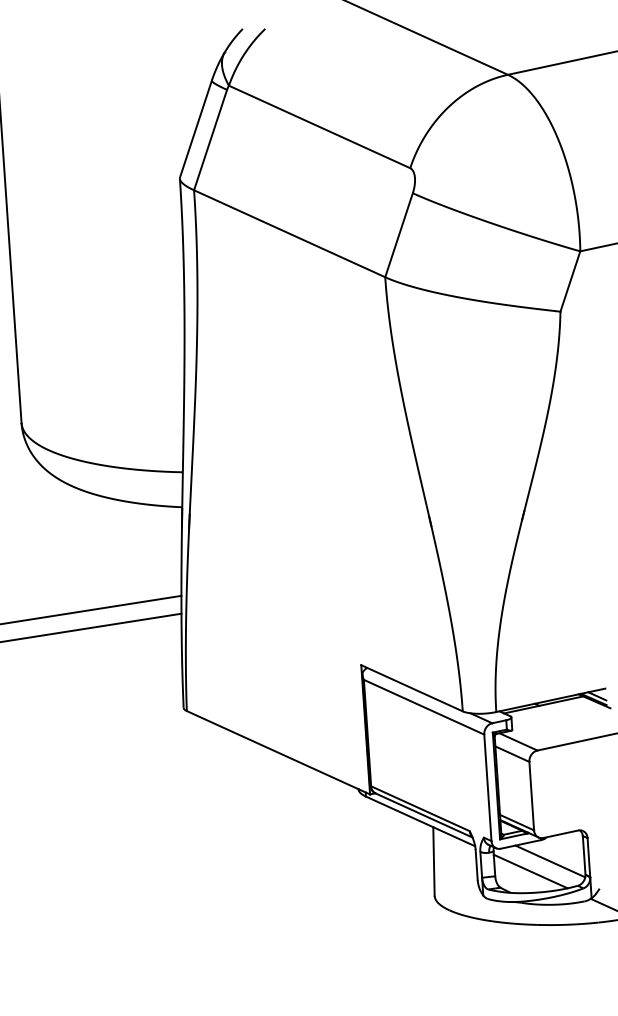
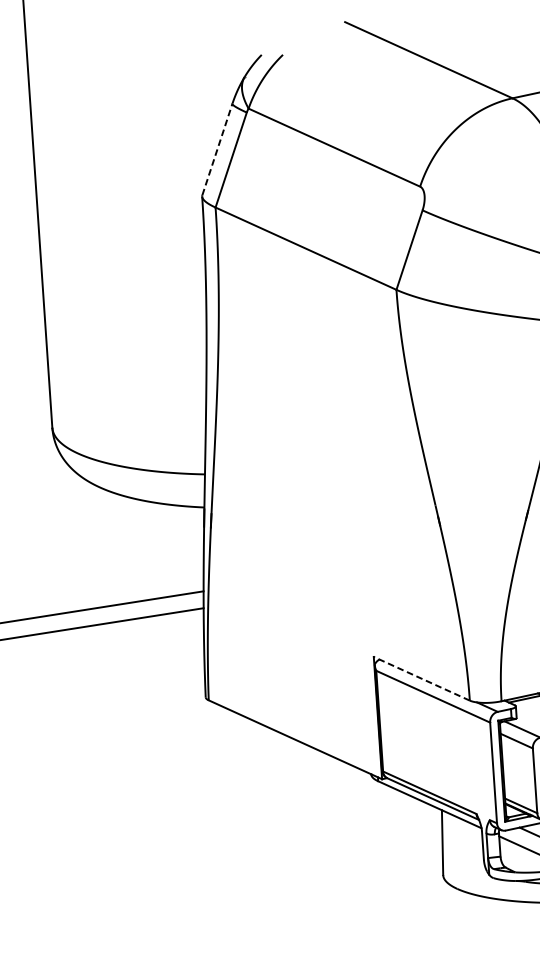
line: (196, 128) -> (217, 149), solid -> dashed
line: (412, 688) -> (422, 678), solid -> dashed

